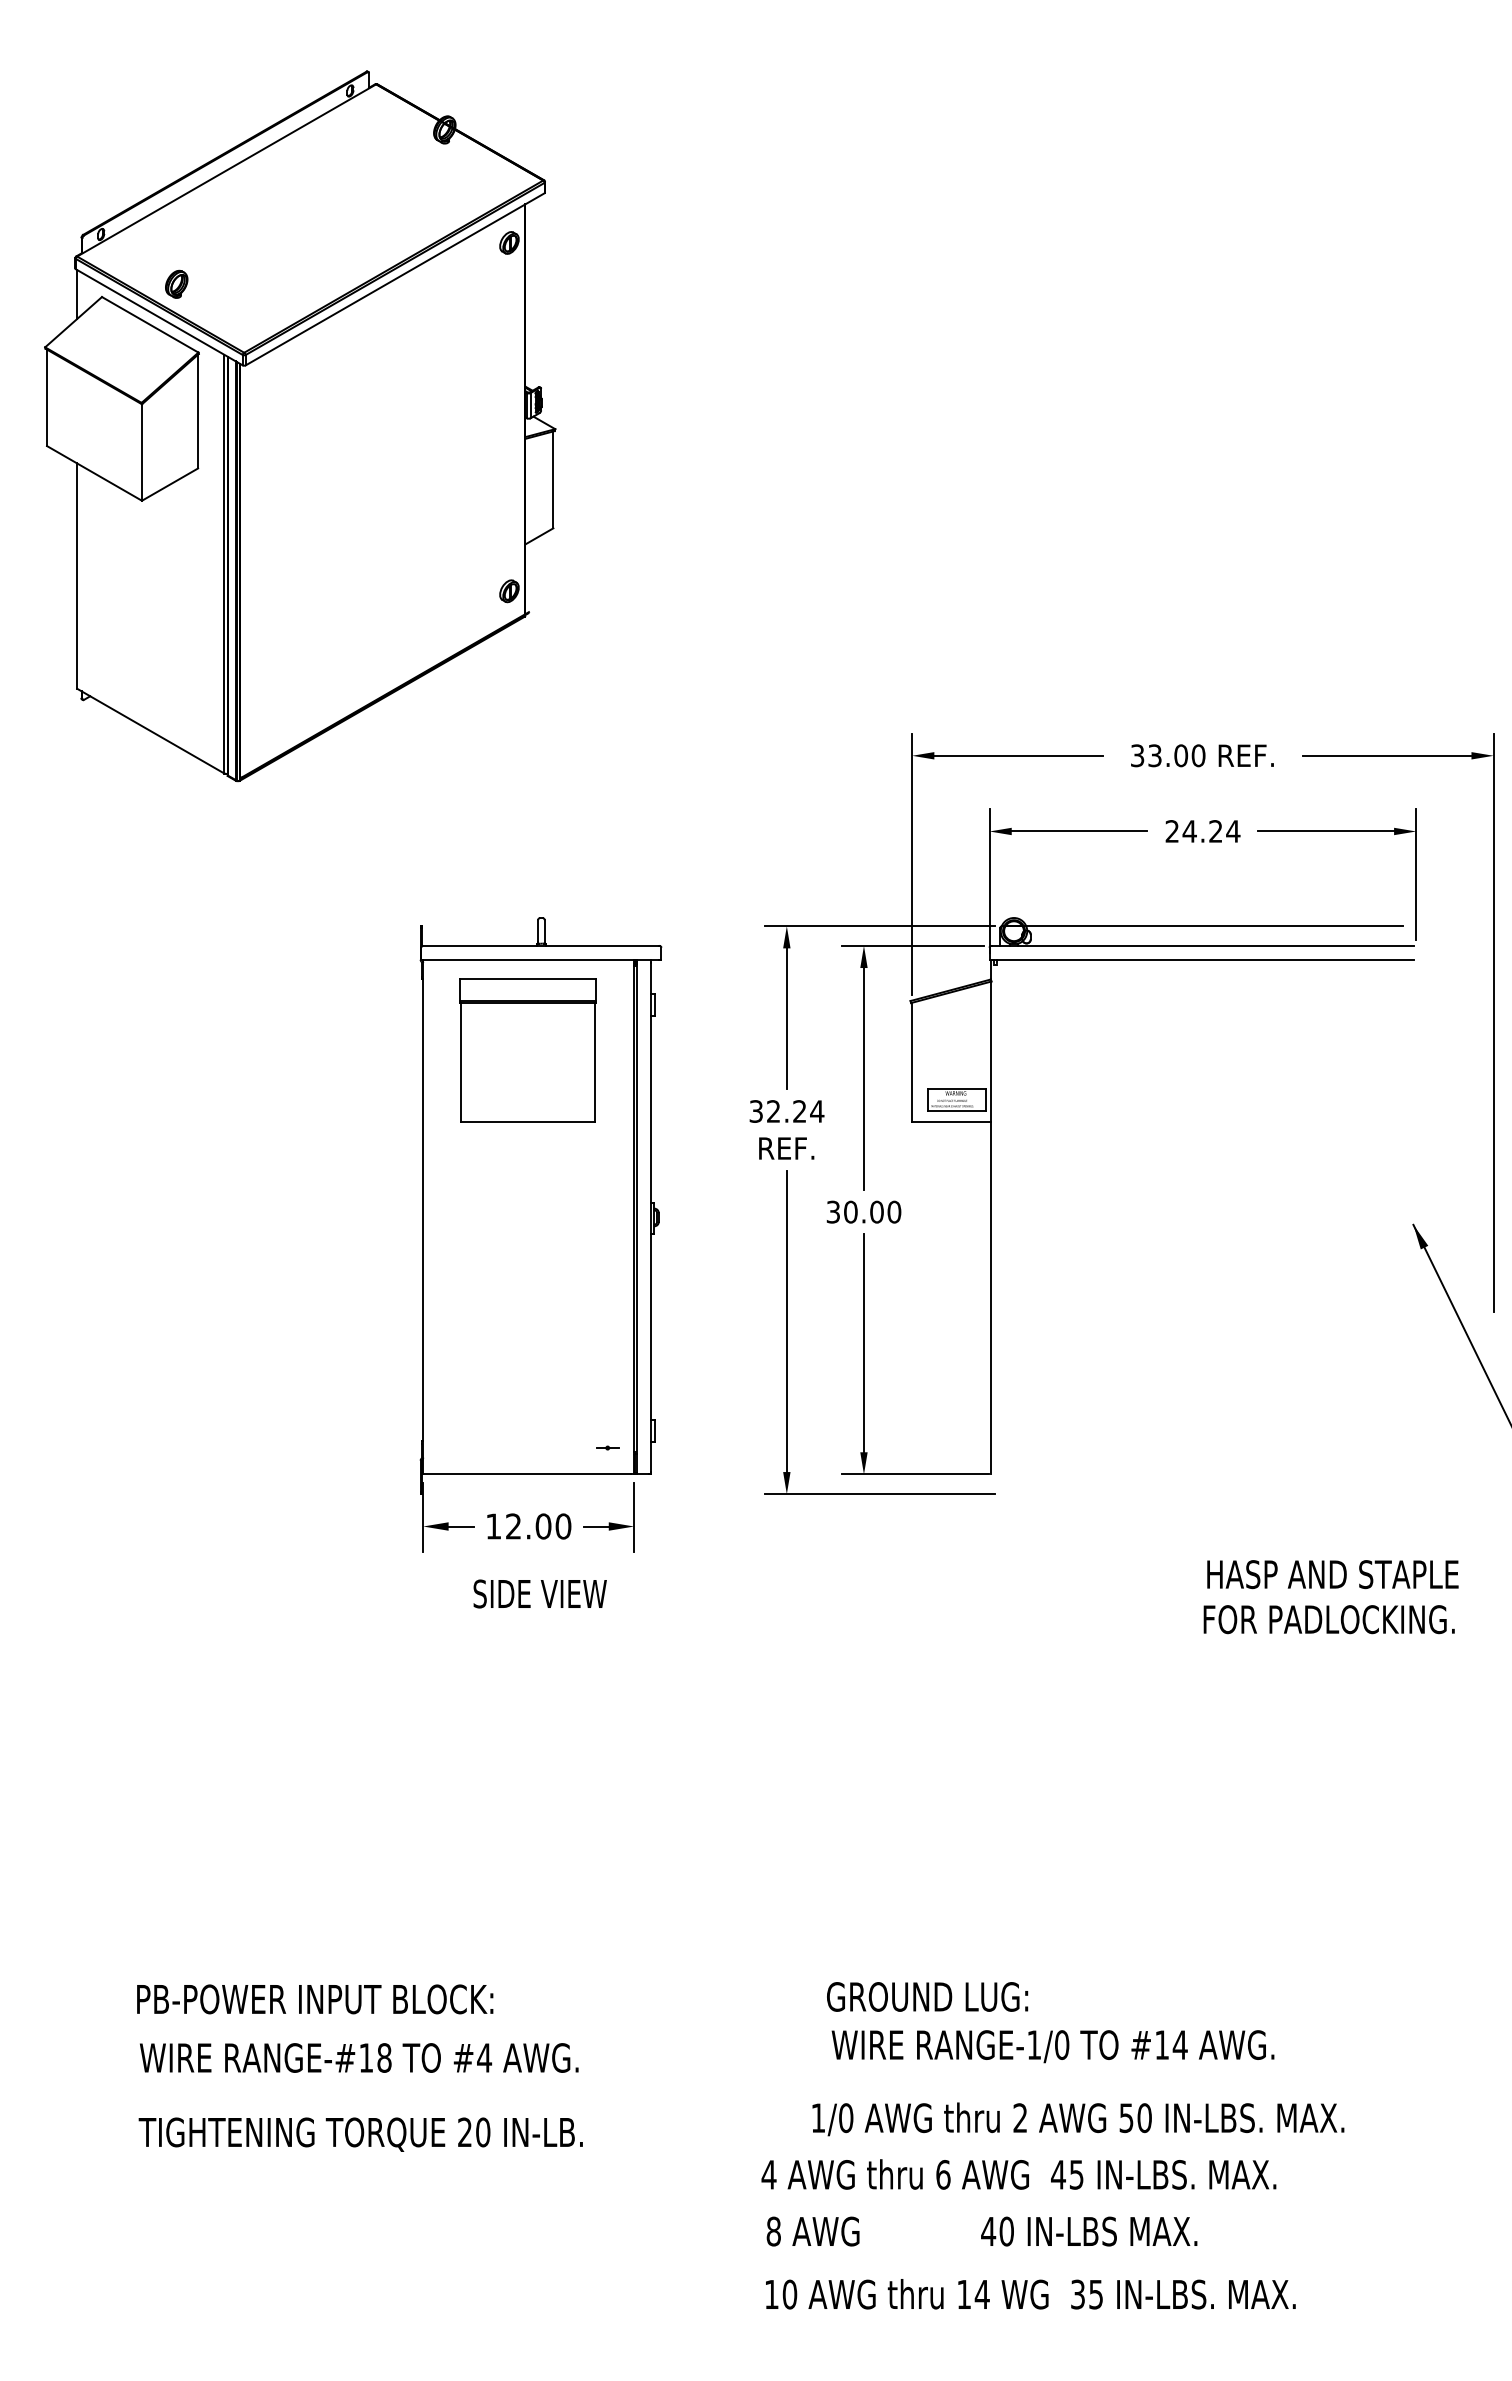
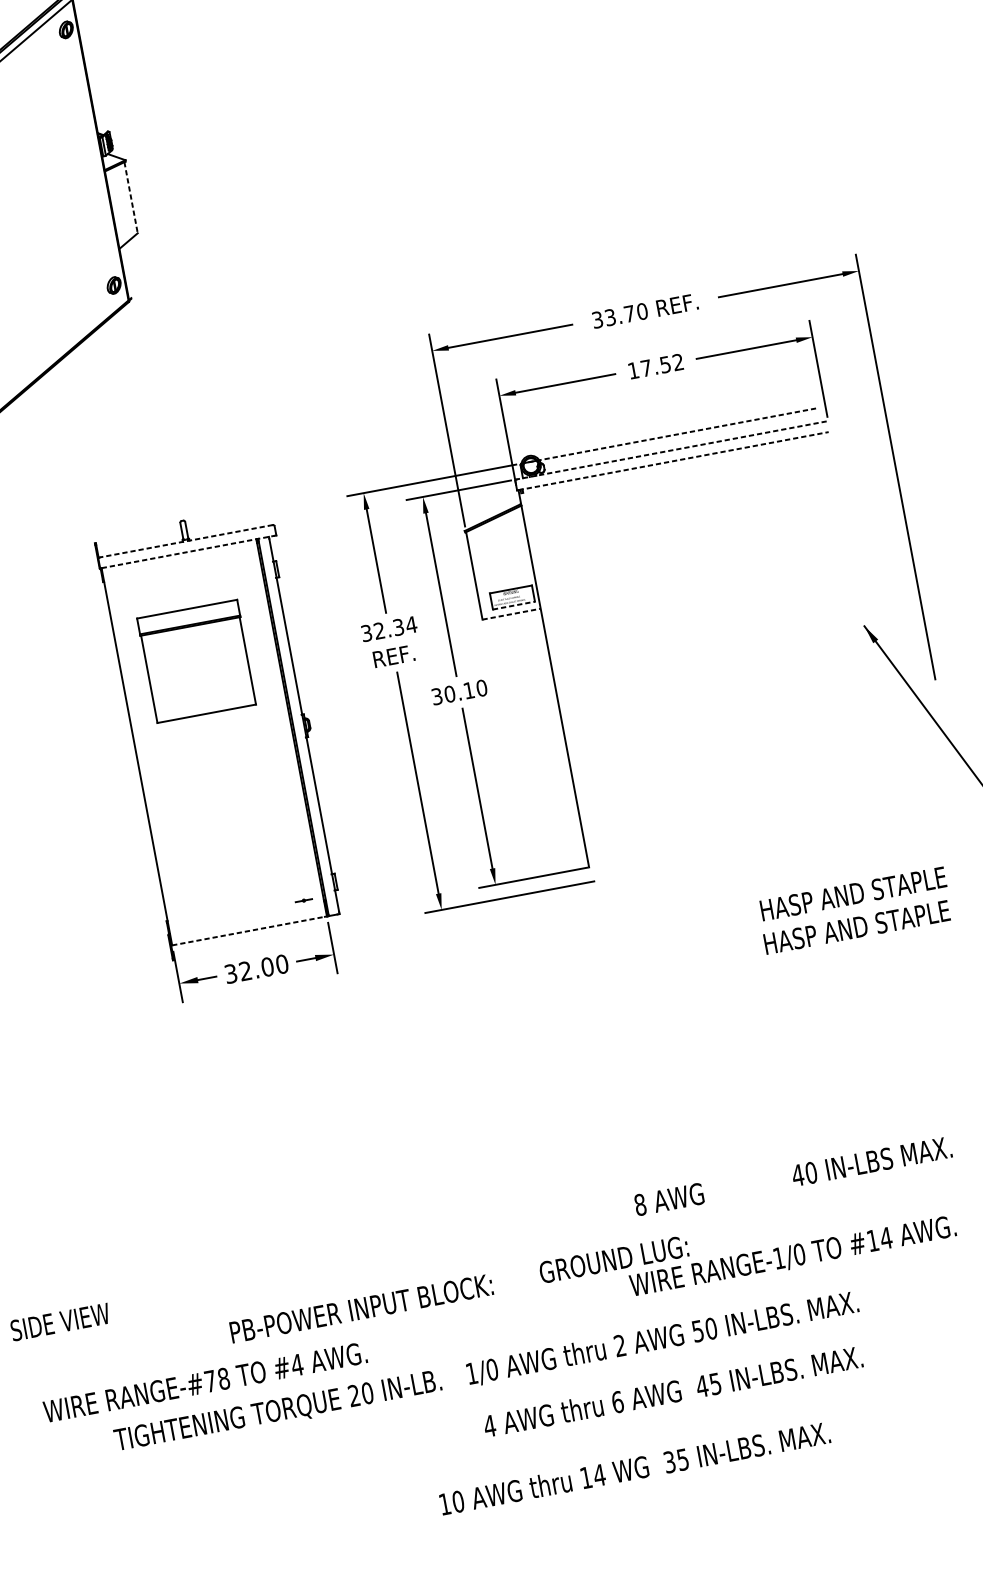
line: (553, 480) -> (131, 198), solid -> dashed
text: (1181, 755) -> (629, 313), 33.00 -> 33.70
text: (1202, 831) -> (655, 366), 24.24 -> 17.52
line: (1202, 926) -> (668, 436), solid -> dashed
line: (541, 945) -> (186, 541), solid -> dashed
line: (1202, 945) -> (671, 450), solid -> dashed
line: (541, 960) -> (188, 552), solid -> dashed
line: (1203, 960) -> (674, 461), solid -> dashed
part: (527, 1050) -> (196, 661), moved
text: (799, 1111) -> (398, 627), 32.24 -> 32.34
line: (957, 1111) -> (514, 605), solid -> dashed
line: (951, 1122) -> (511, 614), solid -> dashed
text: (876, 1211) -> (468, 690), 30.00 -> 30.10
line: (527, 1474) -> (248, 931), solid -> dashed
text: (493, 1526) -> (230, 973), 12.00 -> 32.00
text: (539, 1593) -> (59, 1321), moved
text: (1330, 1619) -> (857, 927), FOR PADLOCKING. -> HASP AND STAPLE
text: (315, 1999) -> (361, 1308), moved
text: (1052, 2046) -> (792, 1256), moved
text: (365, 2057) -> (209, 1381), RANGE-#18 -> RANGE-#78
text: (1078, 2119) -> (662, 1338), moved
text: (360, 2134) -> (277, 1411), moved
text: (1018, 2174) -> (672, 1391), moved
text: (981, 2231) -> (792, 1176), moved
text: (1030, 2294) -> (634, 1468), moved

